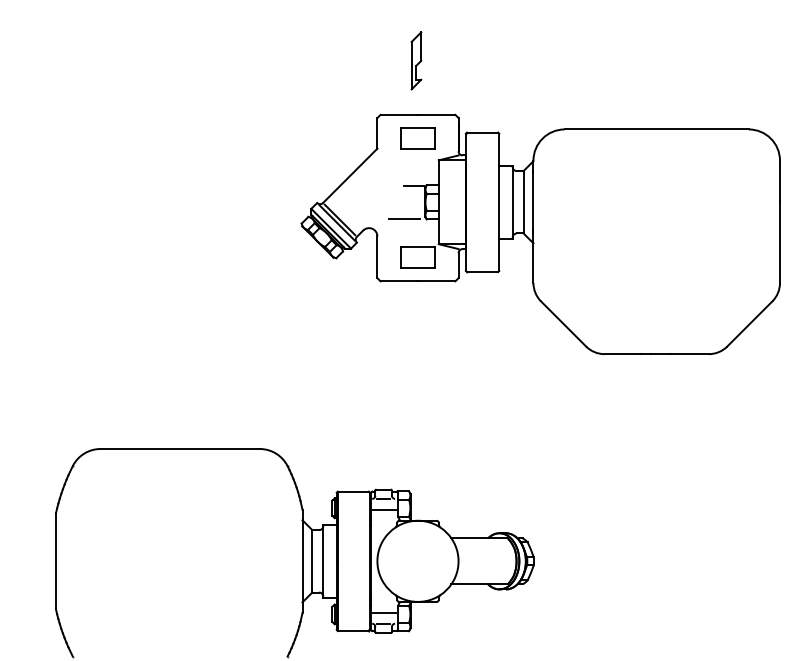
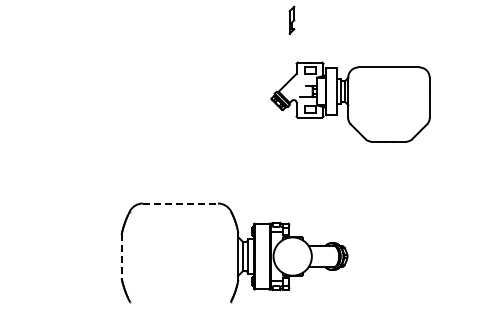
part: (540, 232) -> (350, 101), size x0.7
line: (180, 448) -> (180, 203), solid -> dashed
line: (55, 561) -> (121, 256), solid -> dashed

